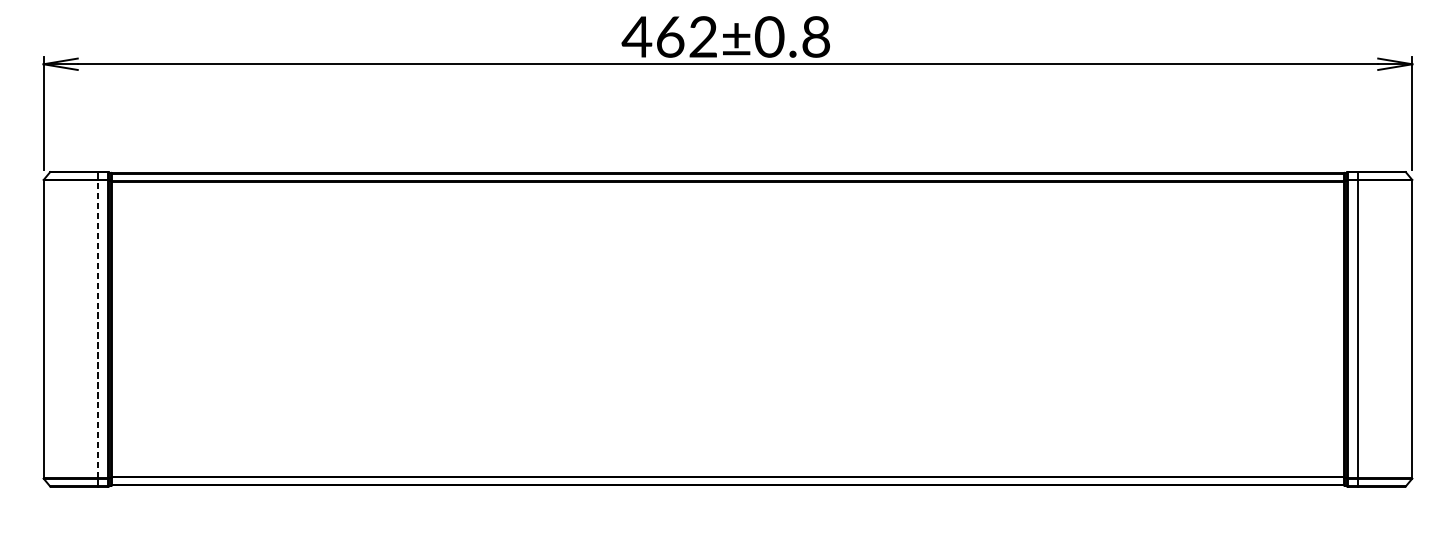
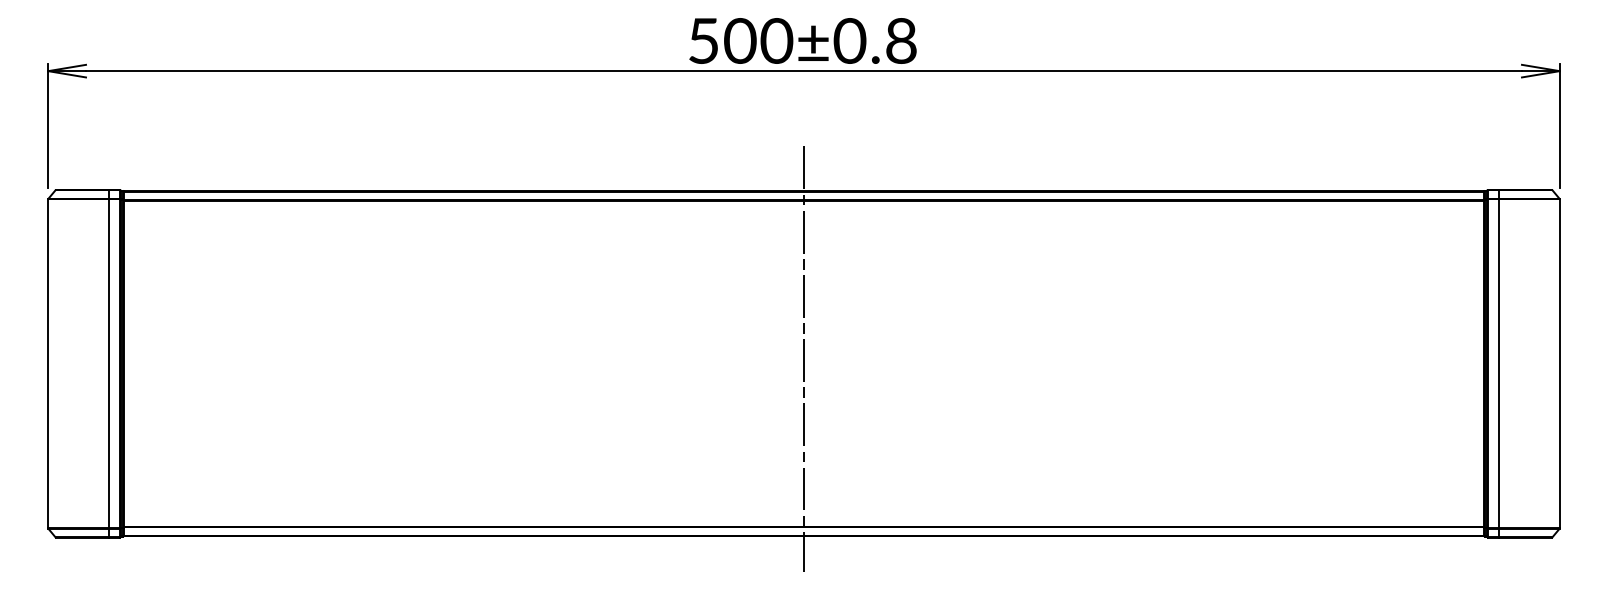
text: (669, 36) -> (739, 40), 462±0.8 -> 500±0.8
line: (728, 325) -> (804, 359), added
line: (98, 329) -> (108, 363), dashed -> solid

